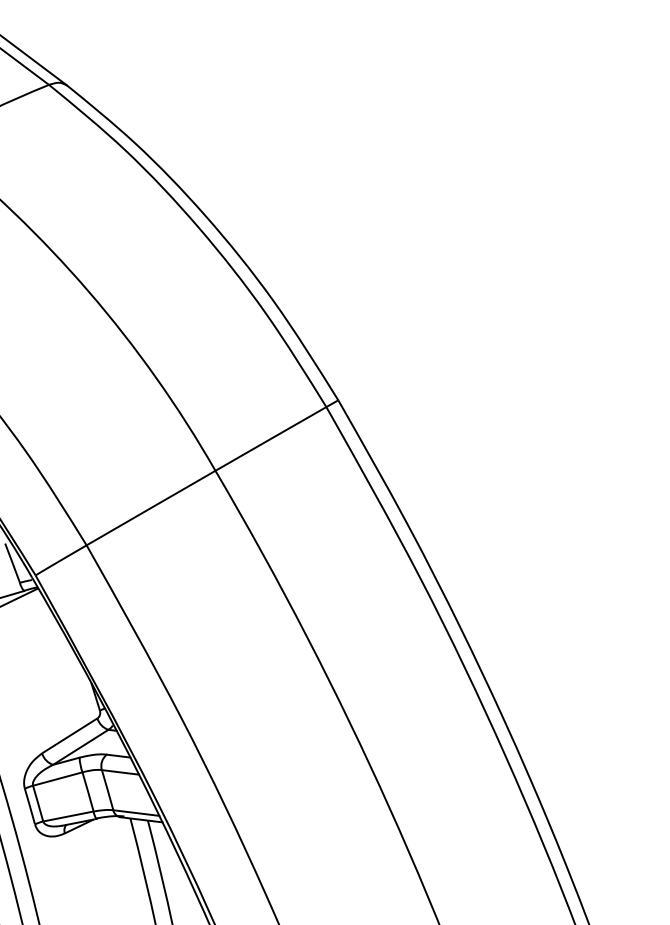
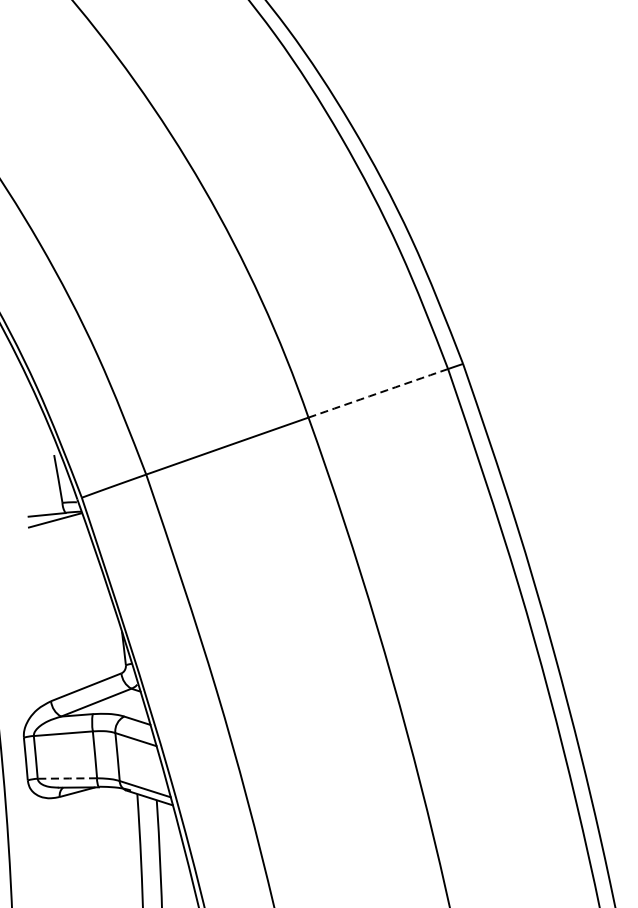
arc: (270, 438) -> (377, 392), solid -> dashed
line: (68, 816) -> (67, 778), solid -> dashed

